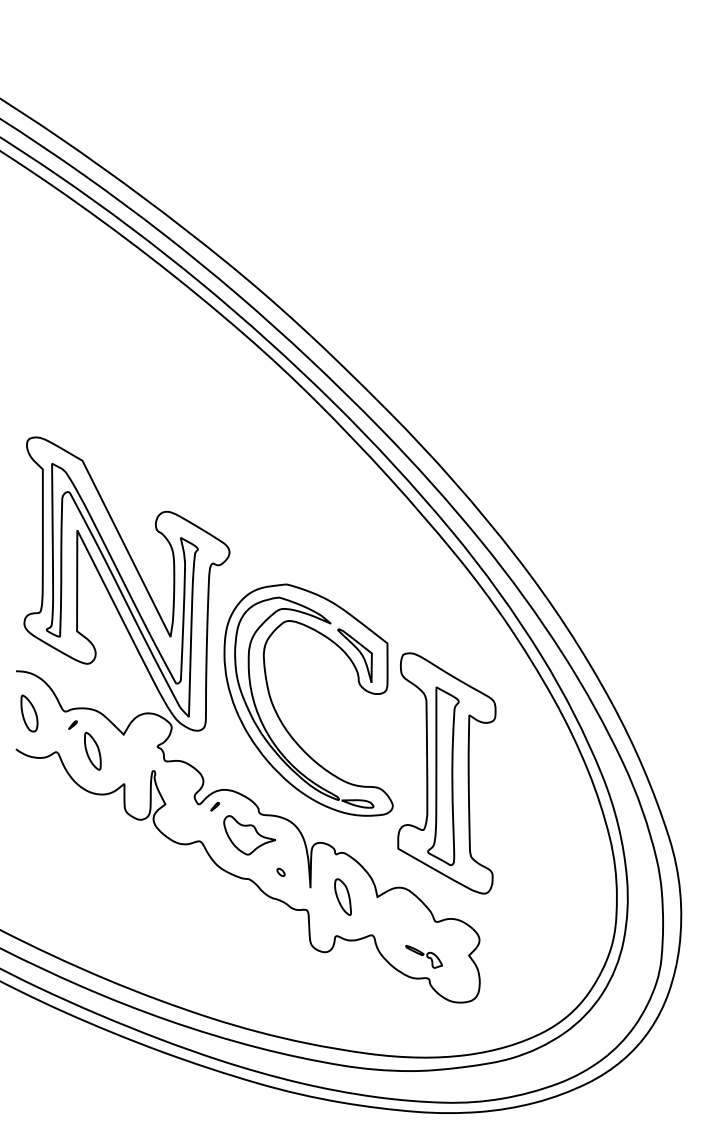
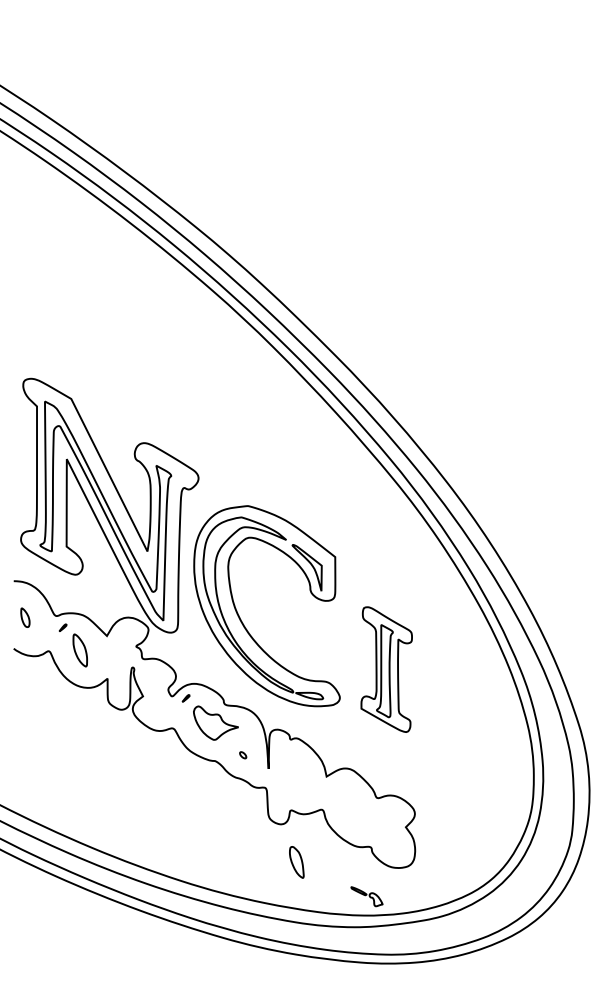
part: (29, 713) -> (25, 617), size x0.6
part: (446, 773) -> (386, 669), size x0.6
part: (342, 896) -> (296, 861), moved
part: (424, 956) -> (367, 896), moved

